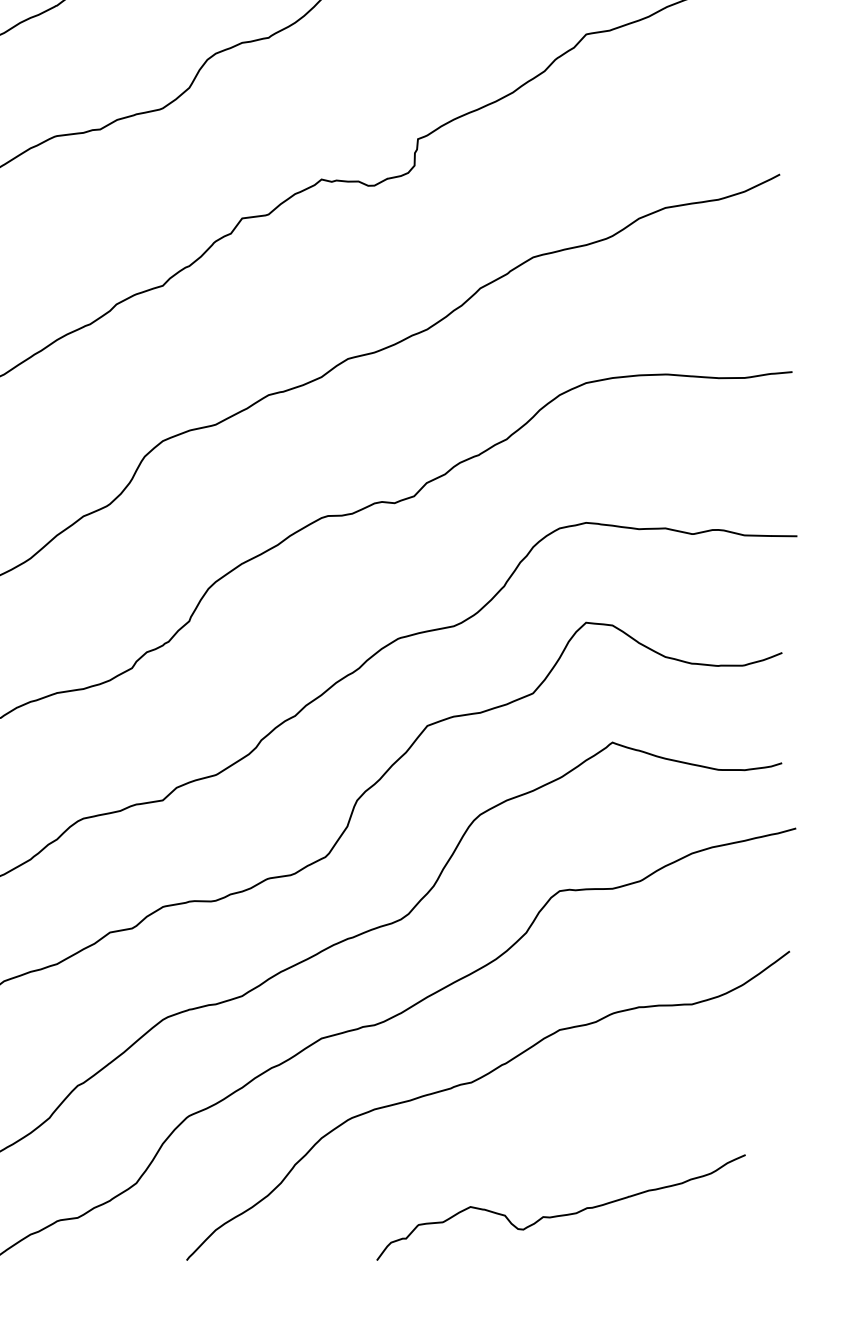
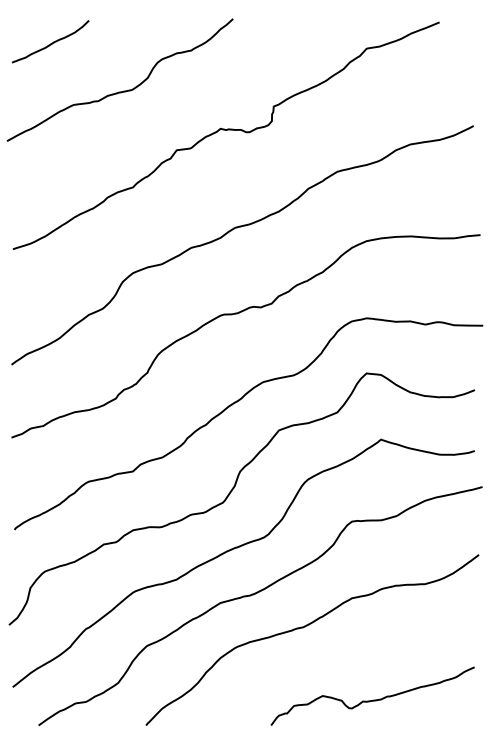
curve: (560, 1213) -> (372, 699), moved

